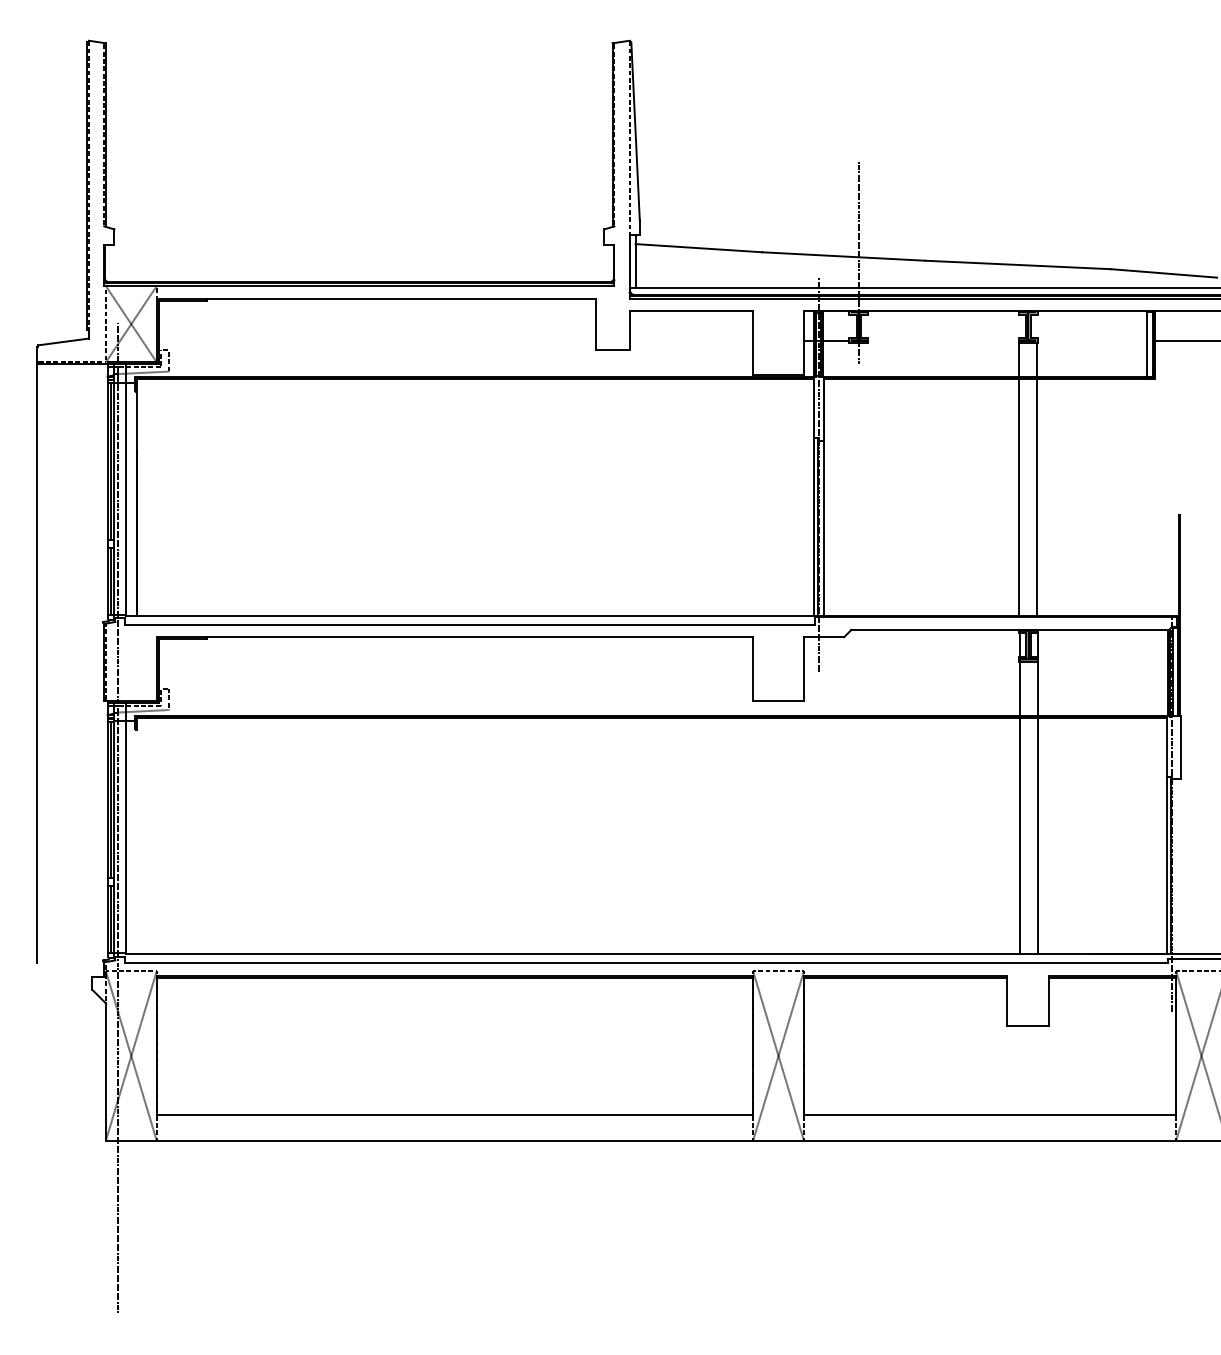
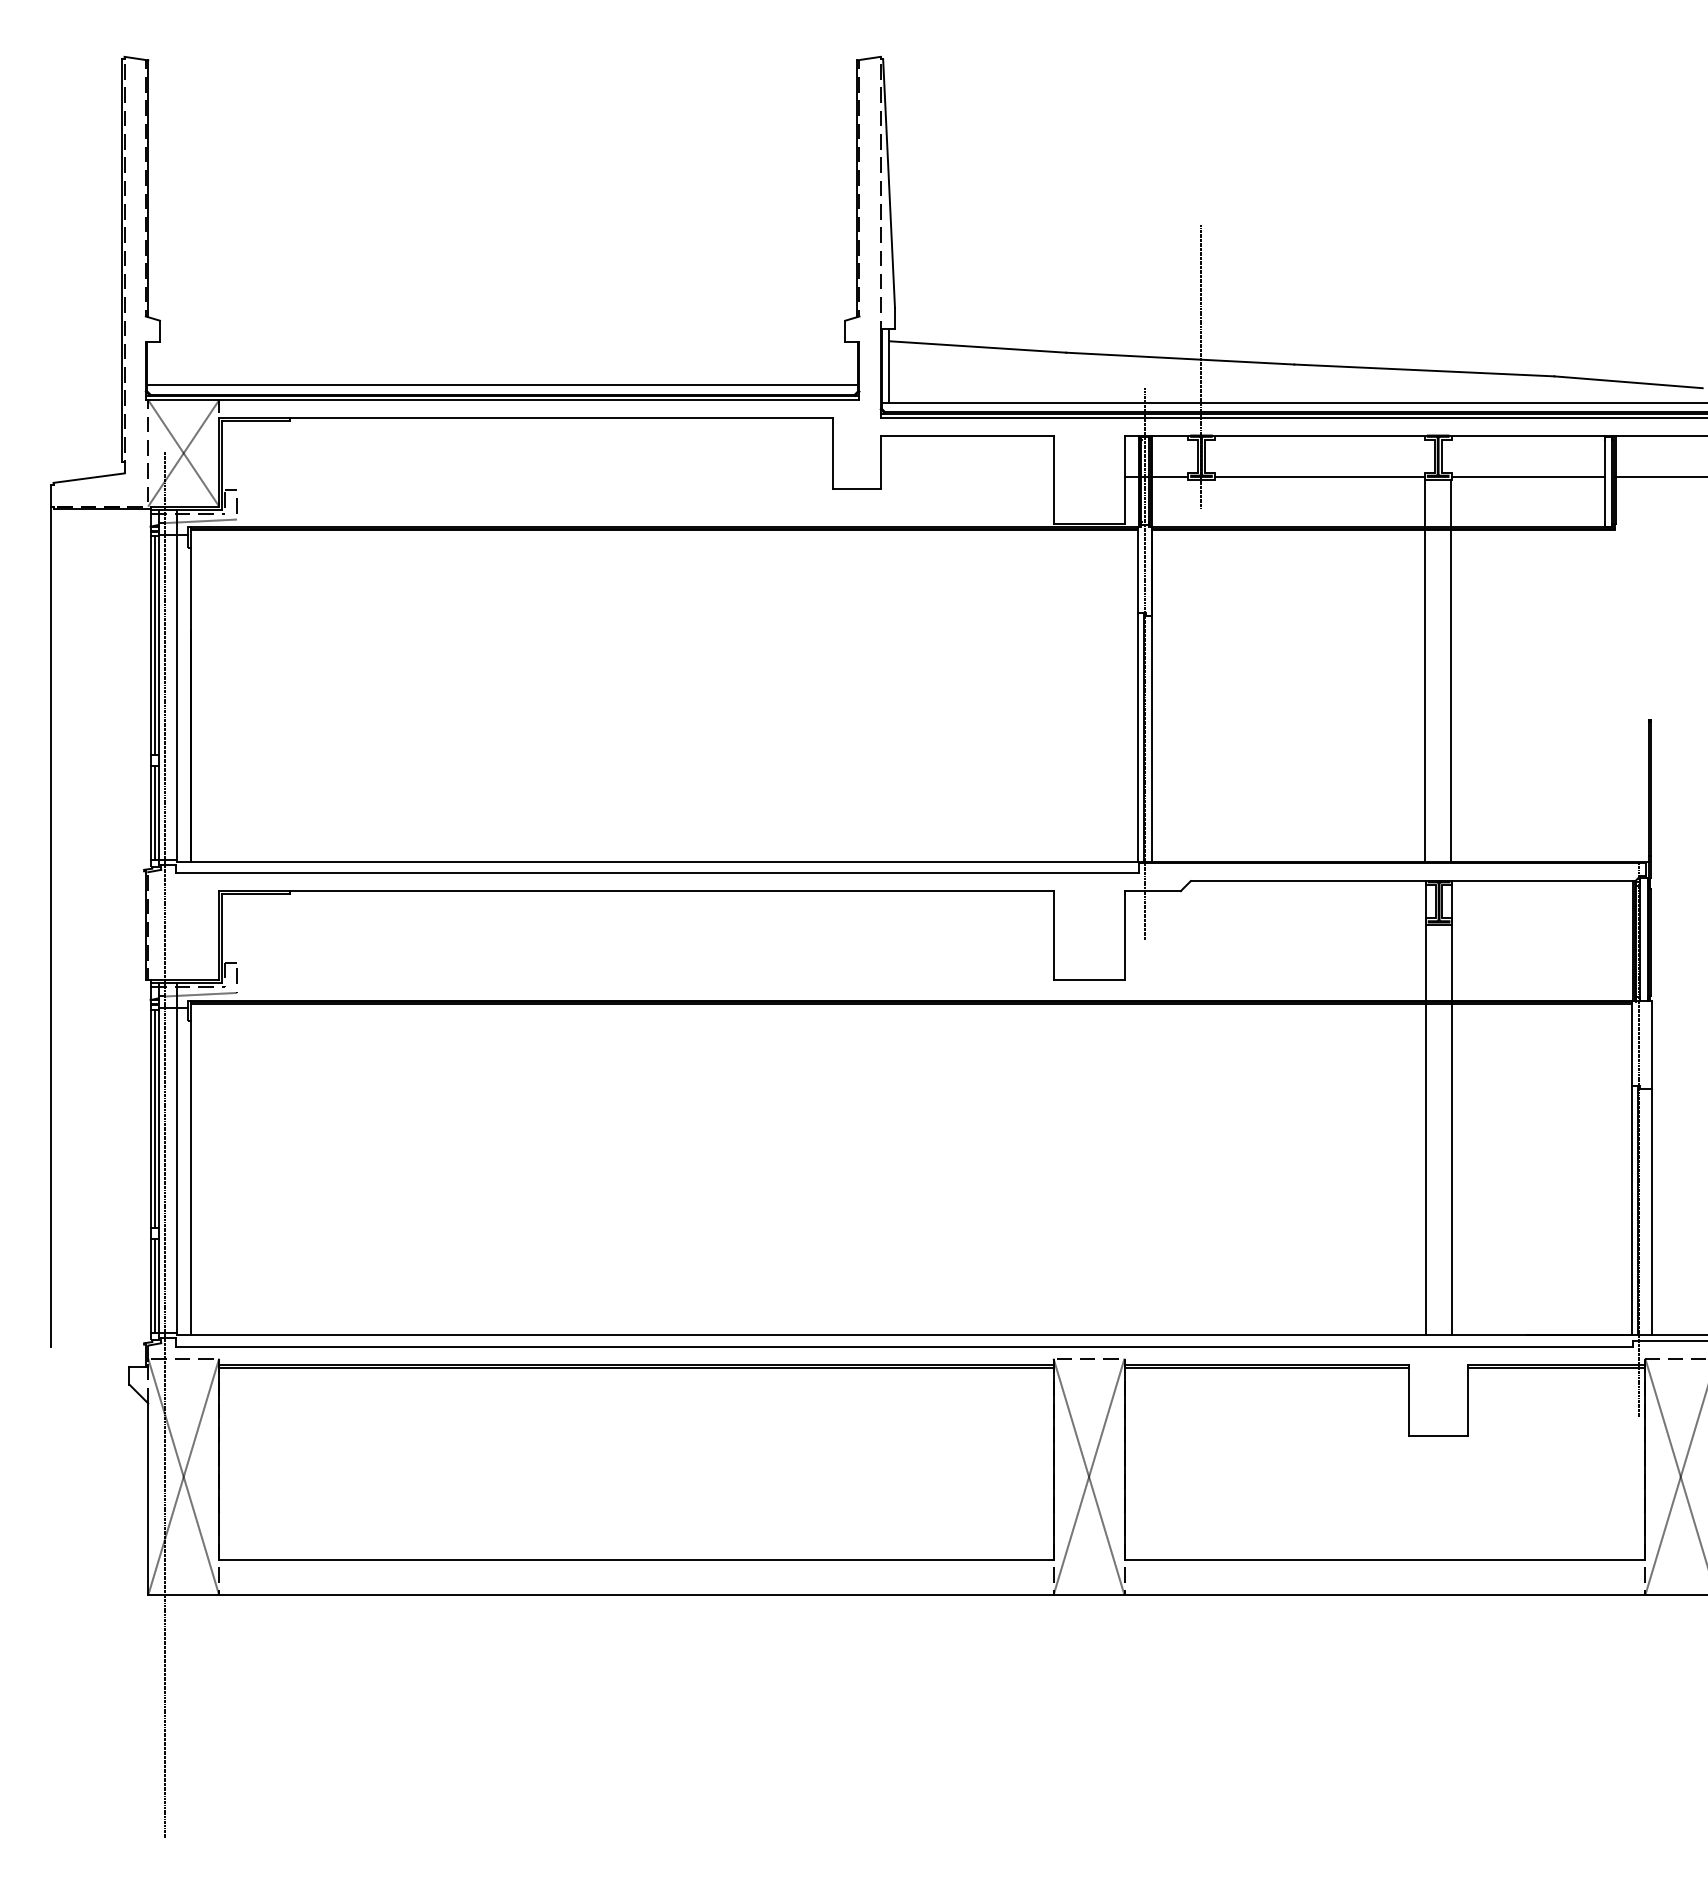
line: (359, 275) -> (502, 385), added
line: (943, 340) -> (1319, 476), added
line: (1091, 340) -> (1527, 476), added
line: (136, 841) -> (191, 1177), added
line: (1180, 866) -> (1651, 1211), added

